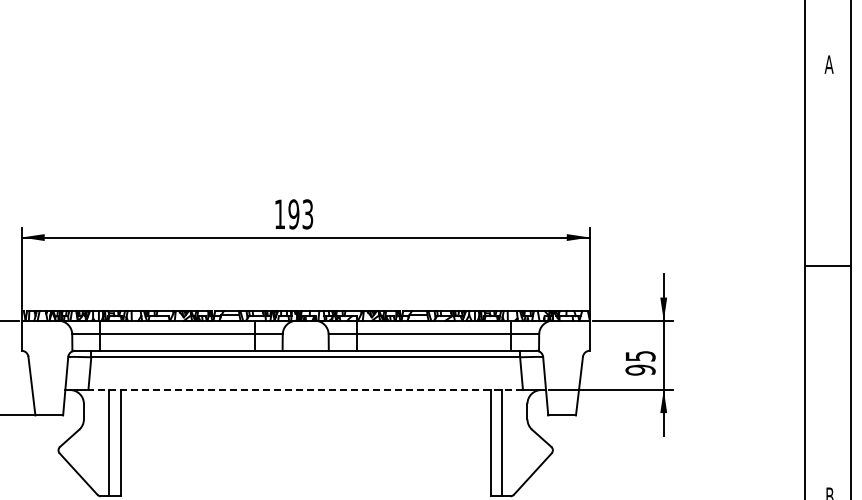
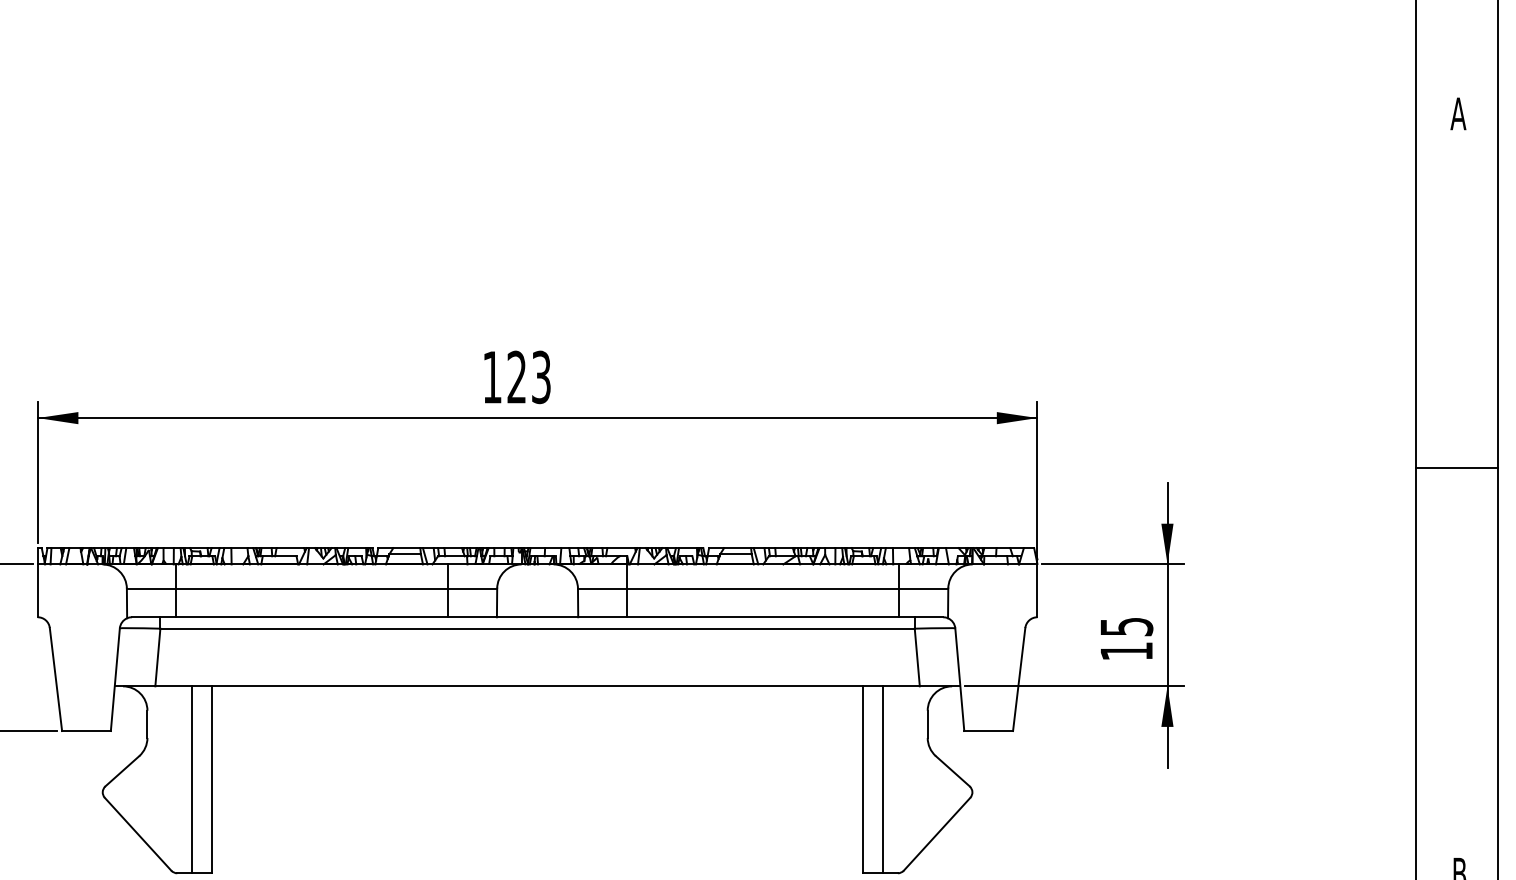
text: (293, 214) -> (516, 377), 193 -> 123
text: (640, 369) -> (1126, 650), 95 -> 15
line: (305, 390) -> (537, 687), dashed -> solid

